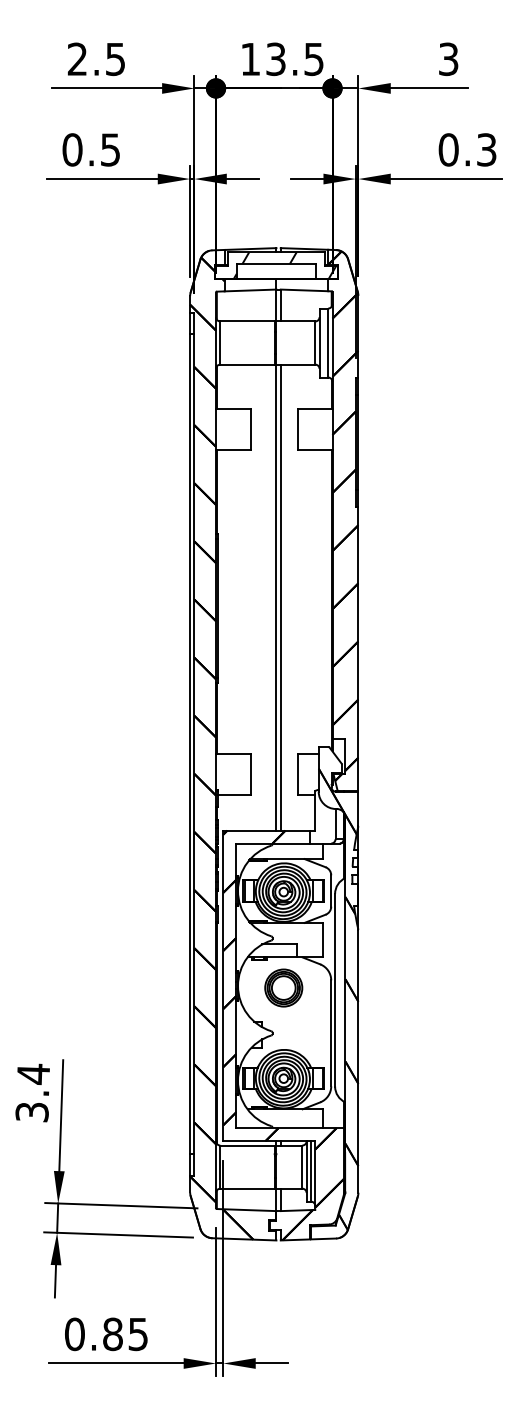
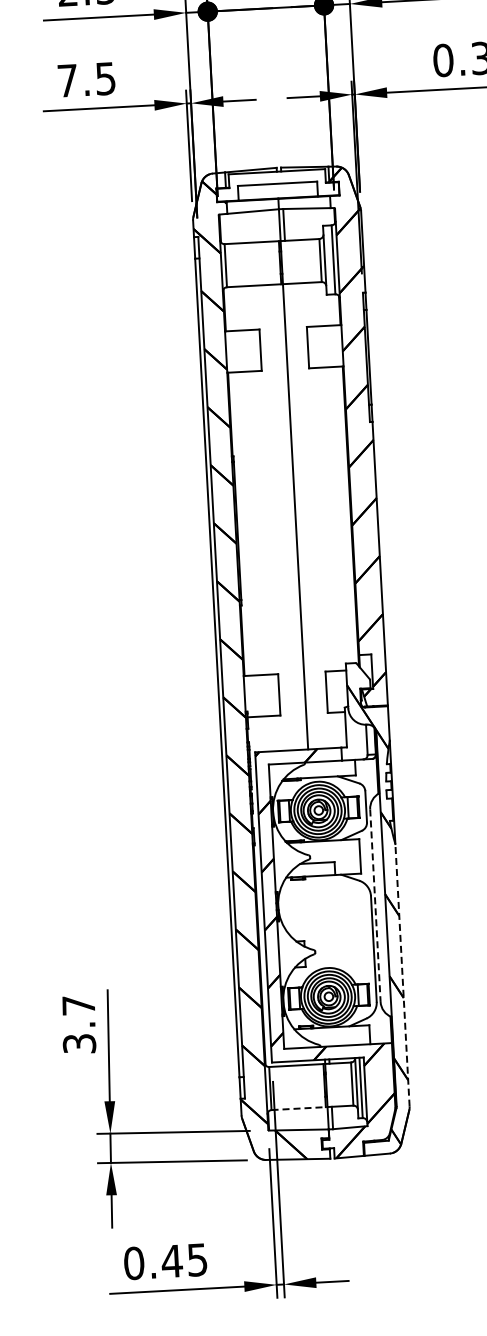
text: (72, 149) -> (67, 80), 0.5 -> 7.5
hatch: (284, 265) -> (285, 184), removed
line: (280, 597) -> (299, 516), removed
part: (283, 987) -> (323, 905), removed
line: (335, 990) -> (375, 905), solid -> dashed
line: (358, 1060) -> (402, 974), solid -> dashed
text: (33, 1074) -> (78, 1006), 3.4 -> 3.7
line: (248, 1188) -> (299, 1108), solid -> dashed
text: (112, 1334) -> (171, 1261), 0.85 -> 0.45

